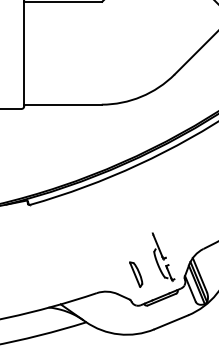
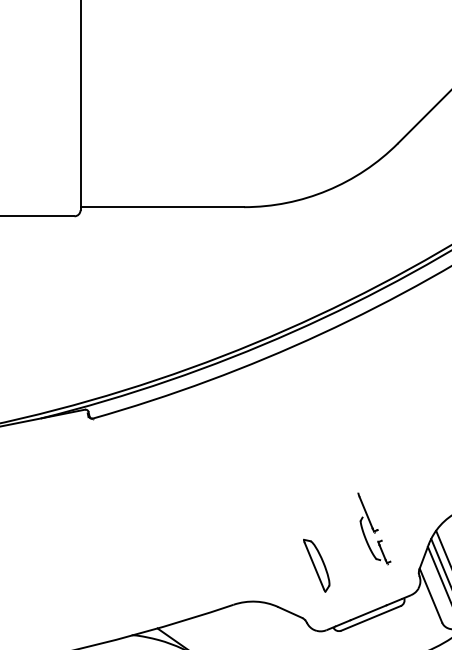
part: (163, 257) -> (374, 529), size x0.7

